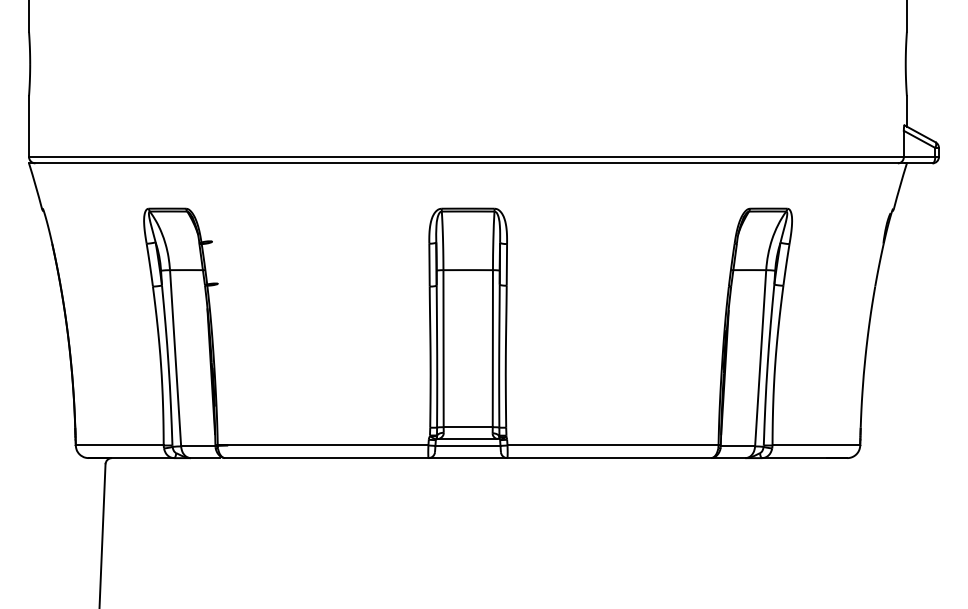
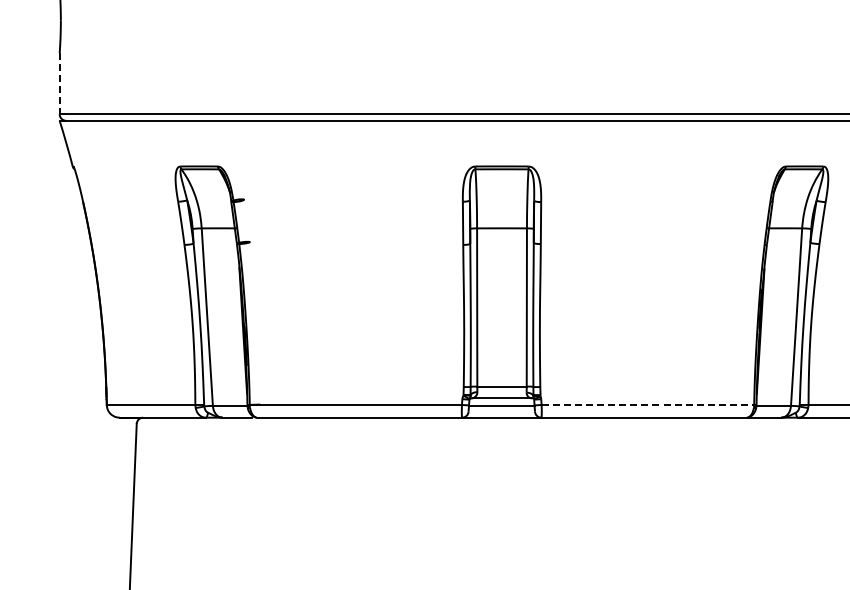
line: (29, 126) -> (60, 83), solid -> dashed
line: (613, 445) -> (648, 404), solid -> dashed

